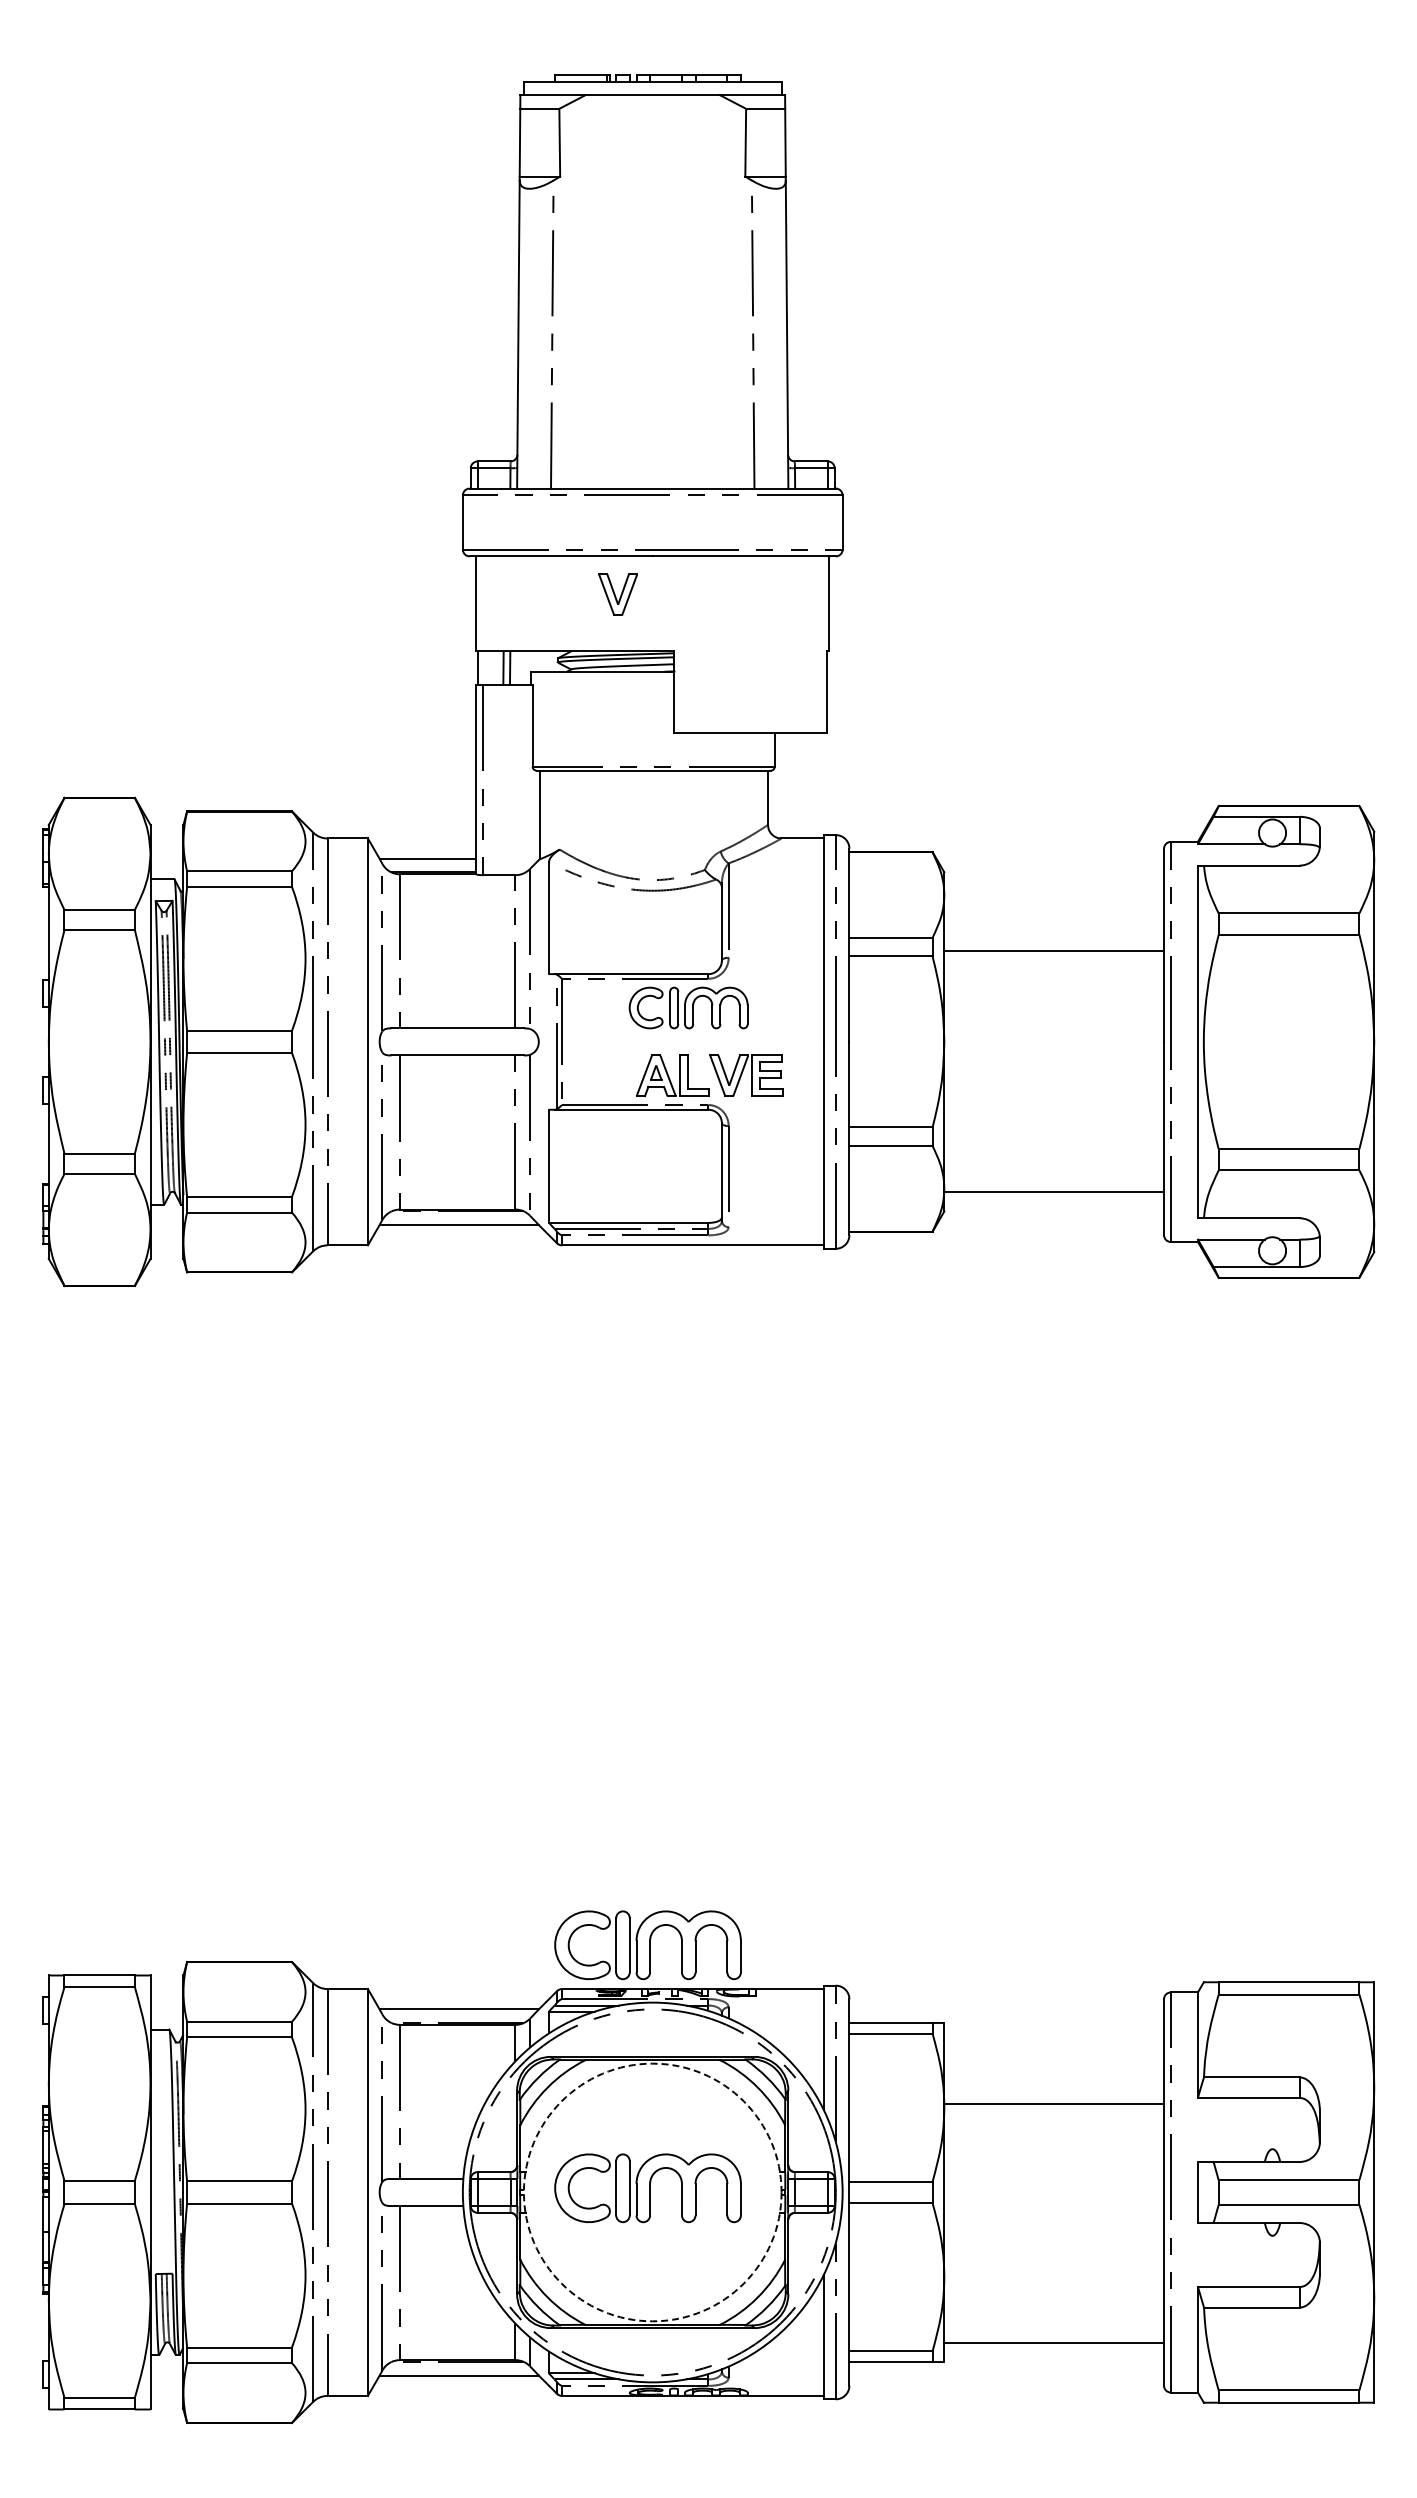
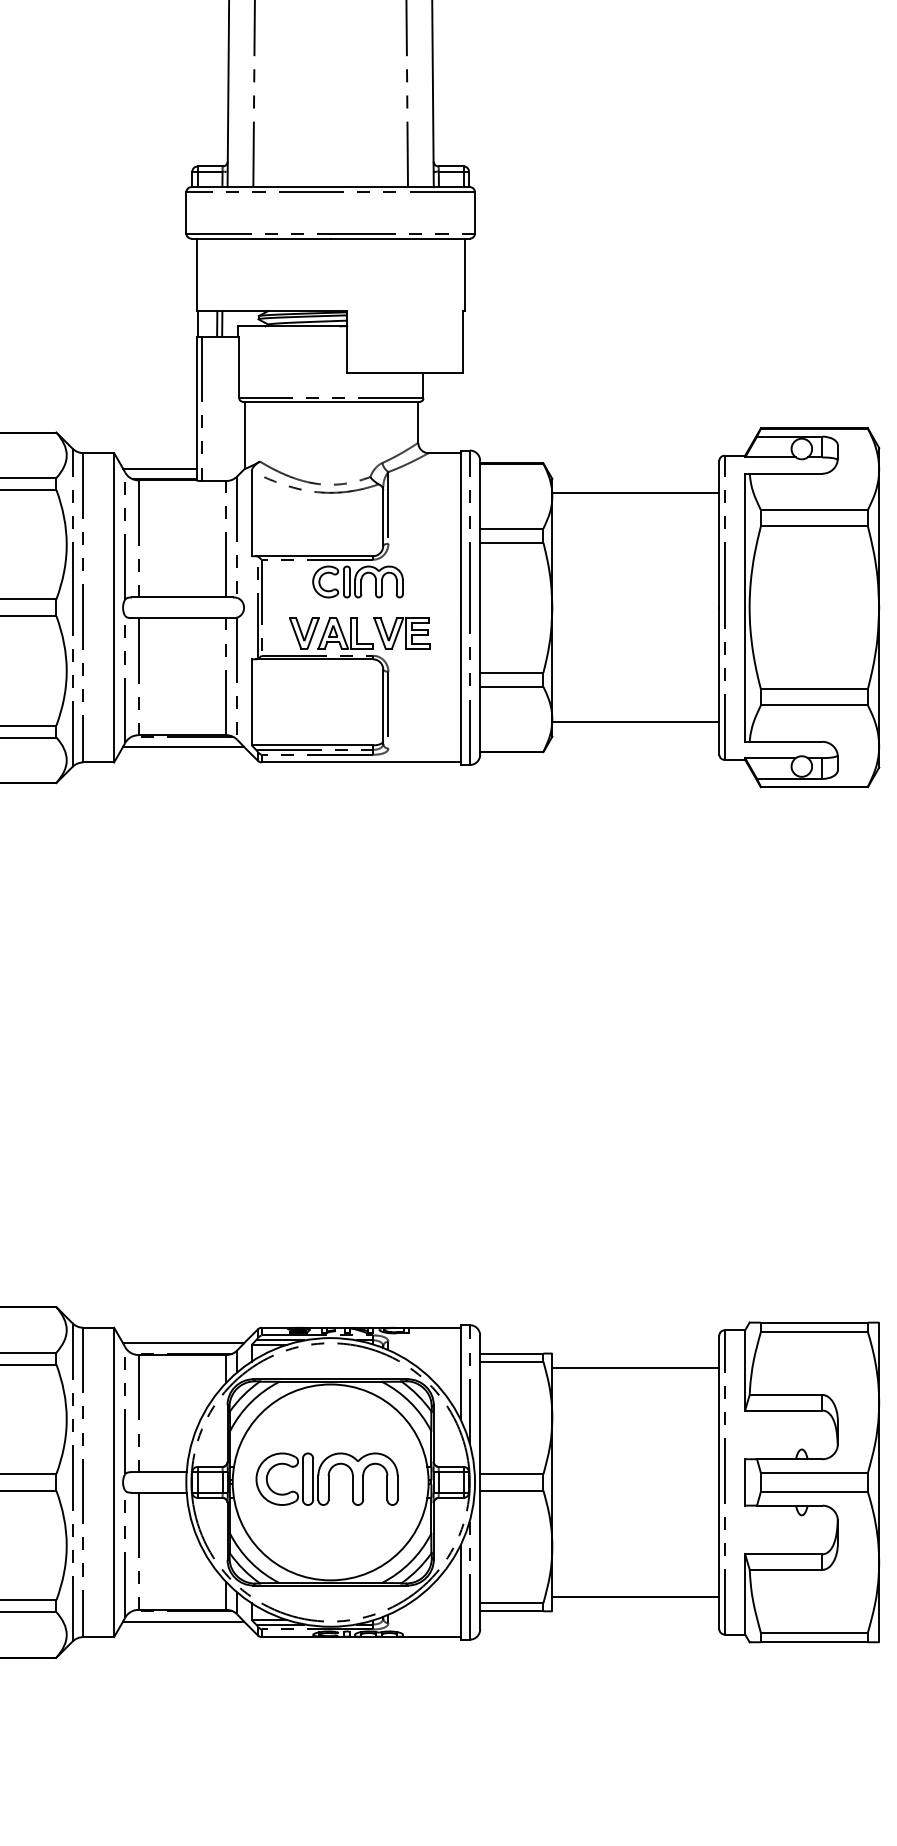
part: (617, 594) -> (303, 633), moved
line: (1054, 951) -> (636, 493), moved
part: (647, 1945) -> (326, 1294), removed
line: (1054, 2103) -> (636, 1367), moved
circle: (652, 2192) -> (330, 1482), dashed -> solid

